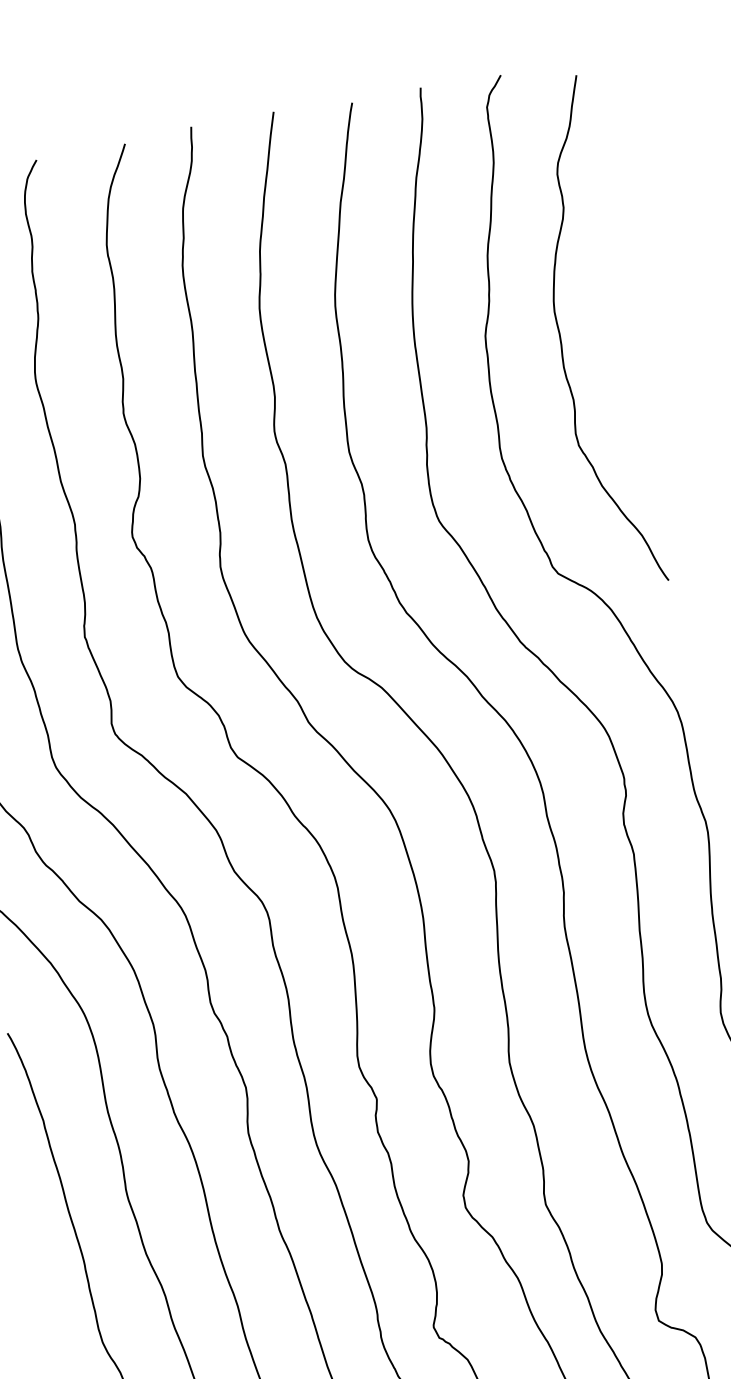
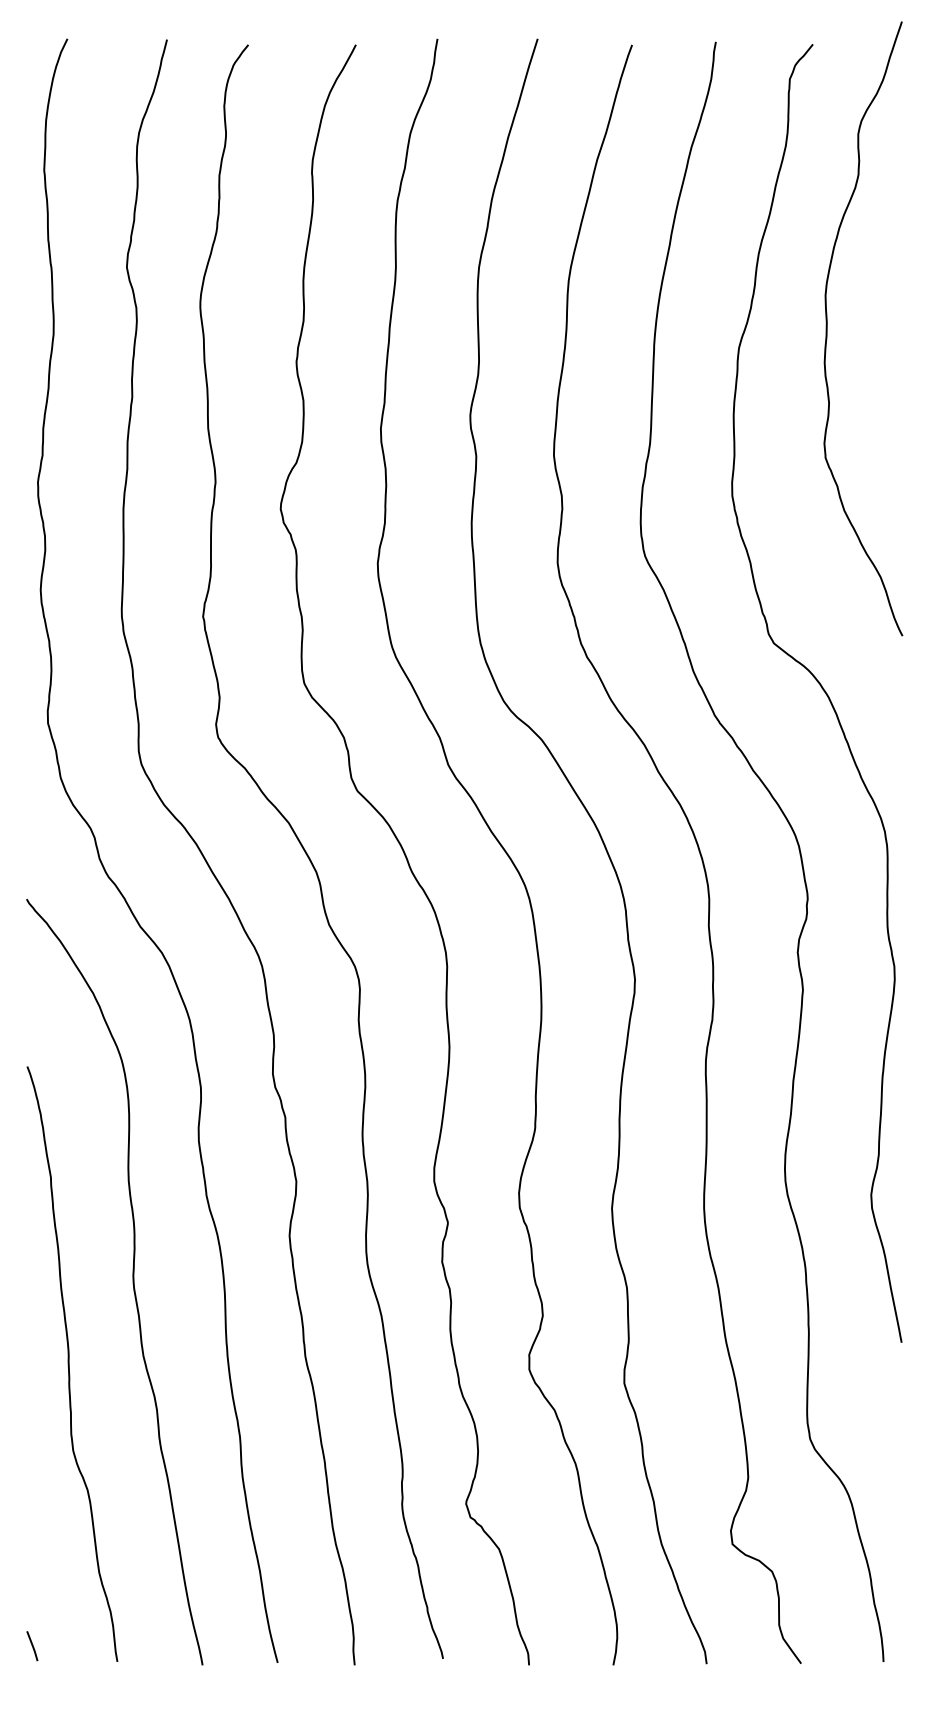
curve: (561, 338) -> (827, 328), moved

